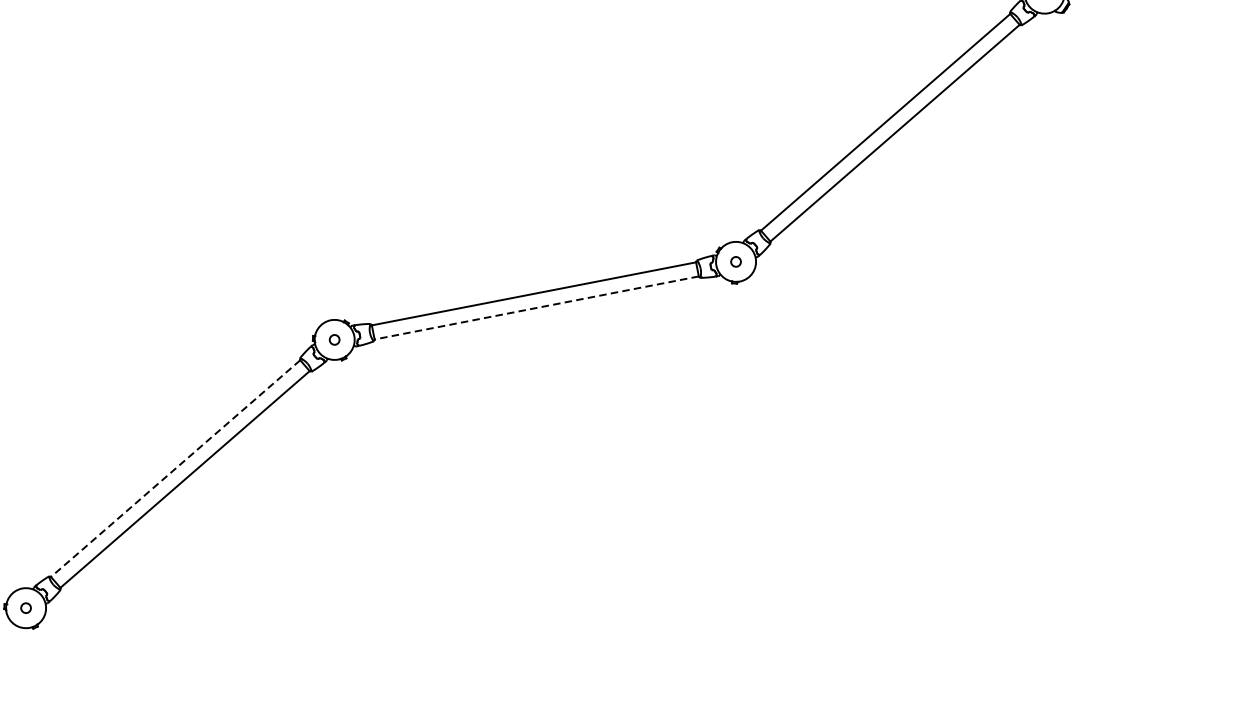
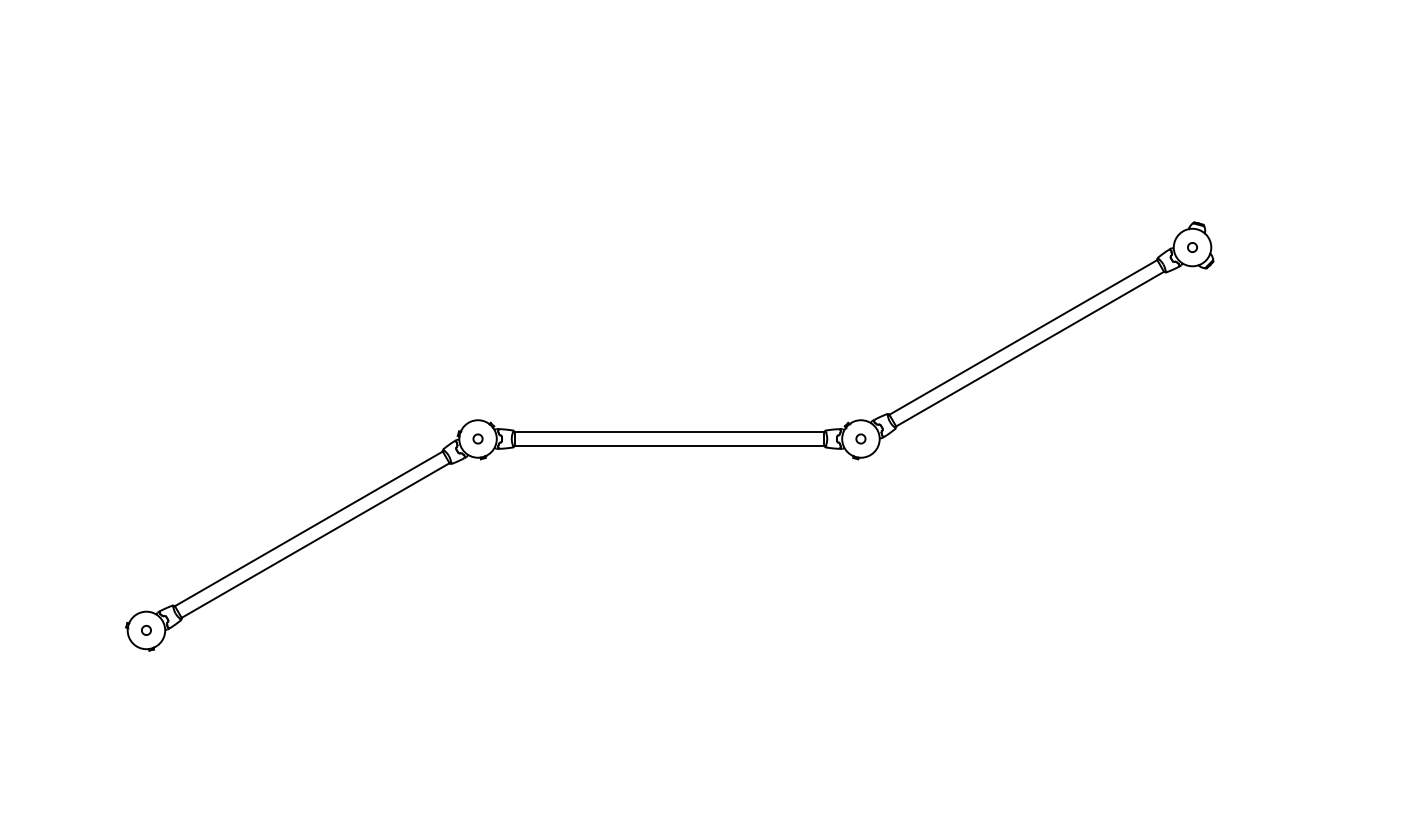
line: (536, 307) -> (669, 445), dashed -> solid
line: (175, 468) -> (308, 528), dashed -> solid

